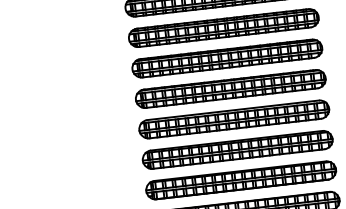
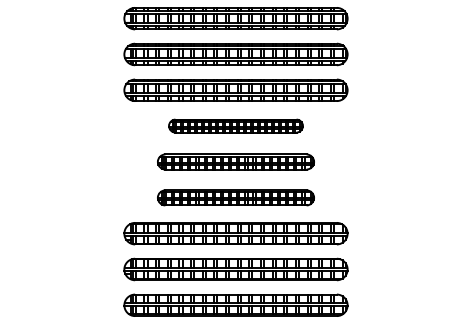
part: (230, 88) -> (235, 125), size x0.6
part: (233, 119) -> (235, 161), size x0.7
part: (237, 149) -> (235, 197), size x0.7

